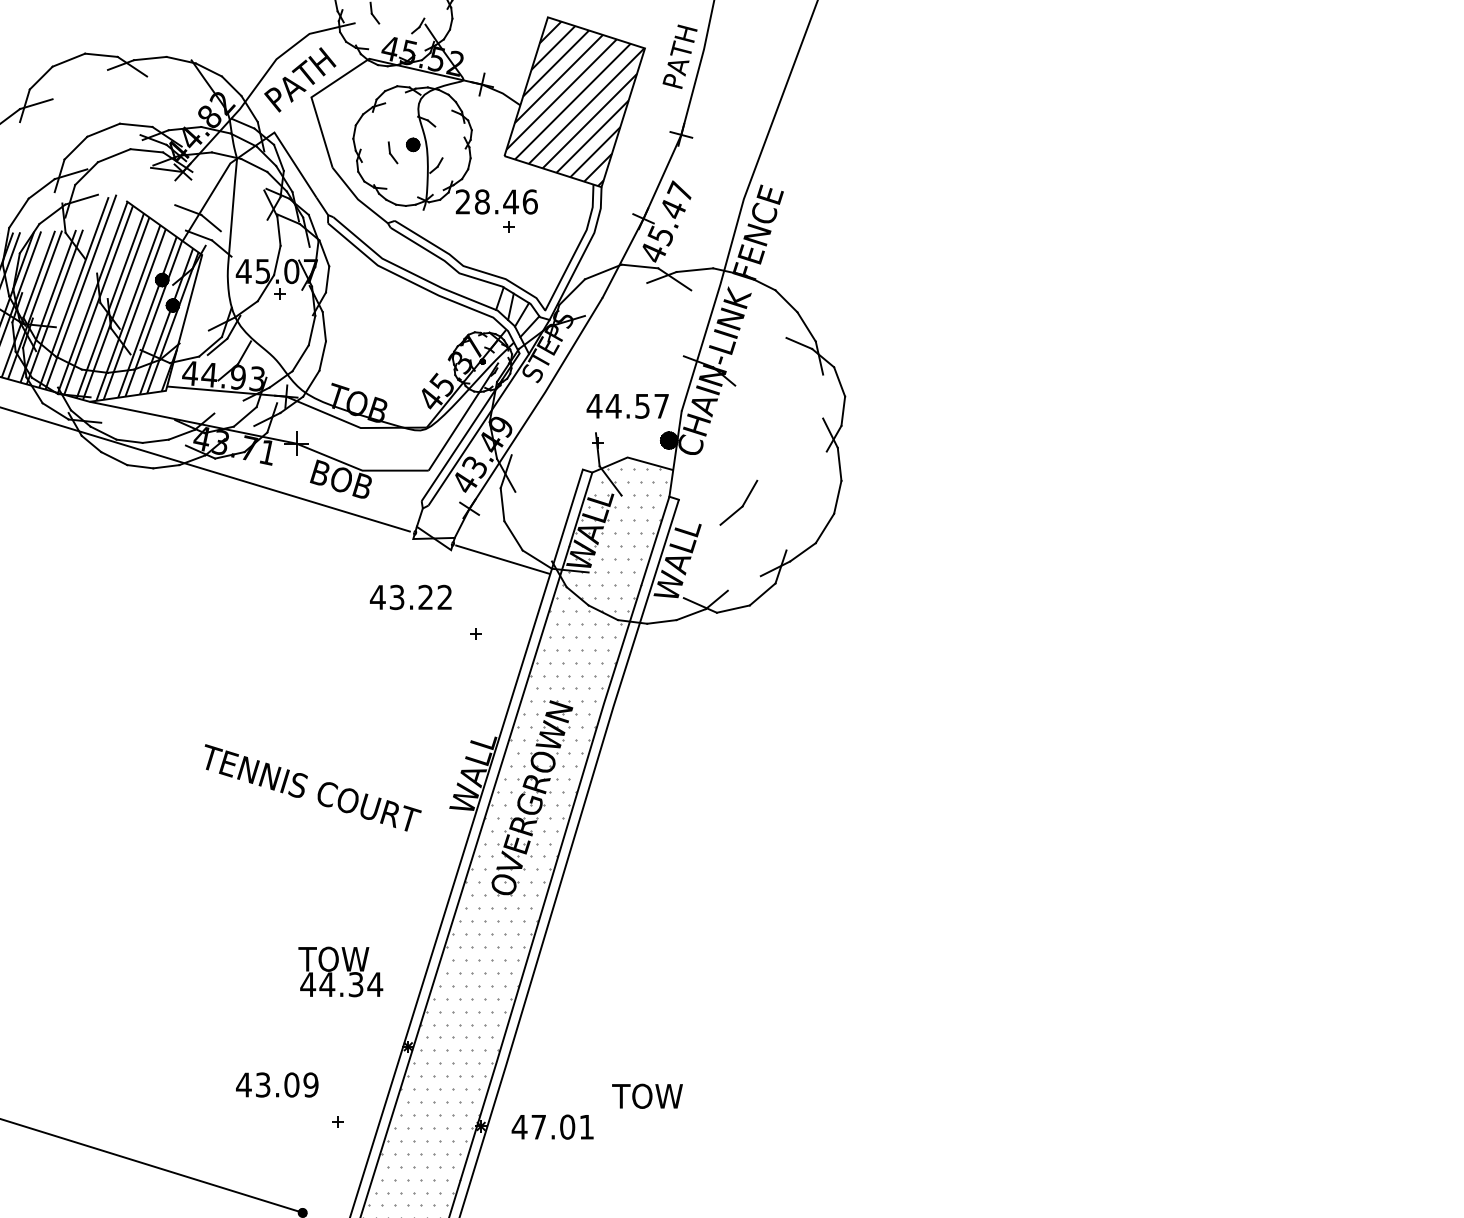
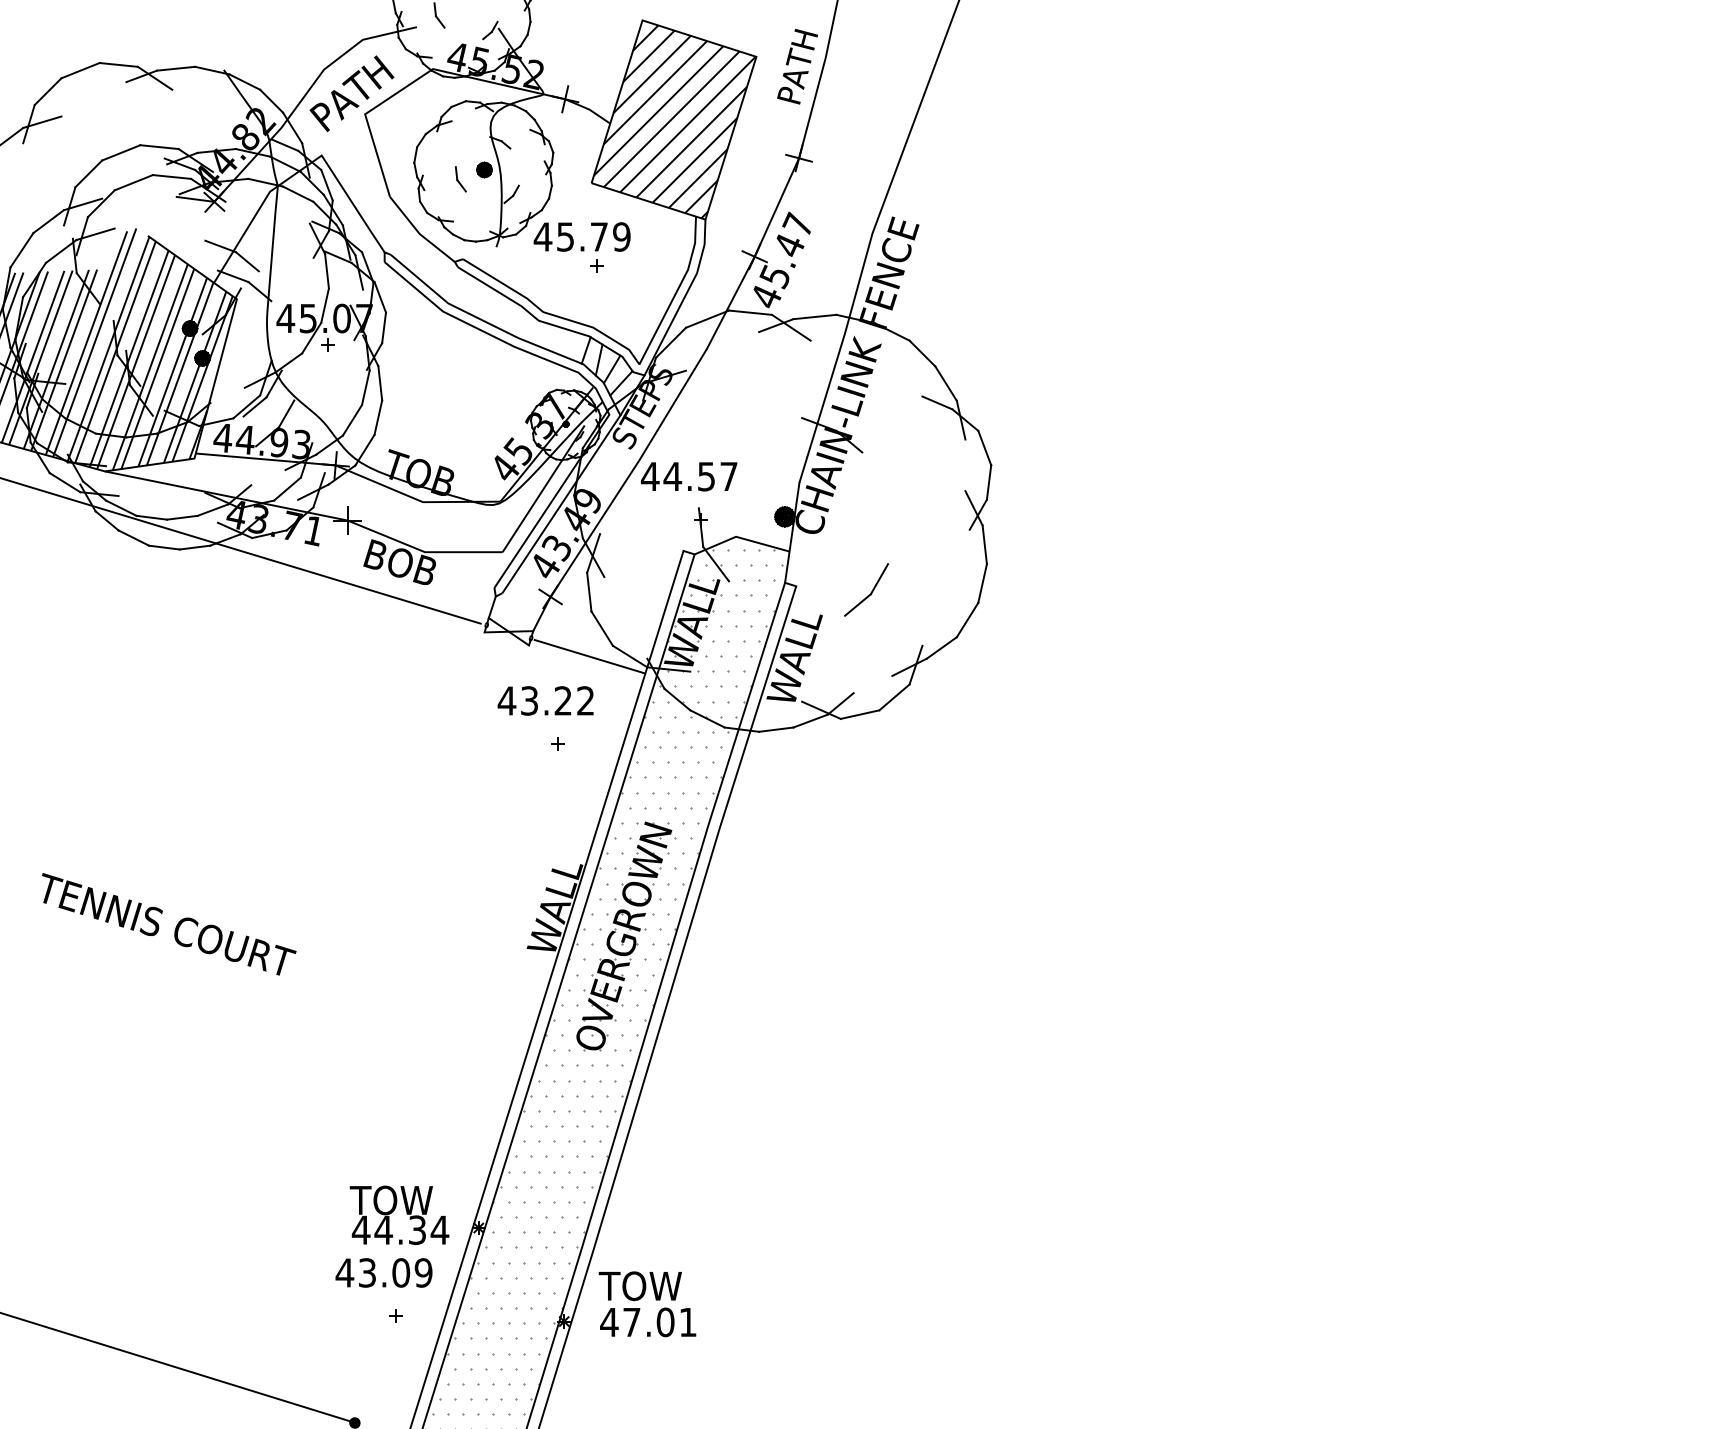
text: (495, 201) -> (581, 236), 28.46 -> 45.79
text: (628, 406) -> (689, 476), moved
text: (410, 597) -> (545, 700), moved
text: (313, 788) -> (169, 924), moved
text: (340, 971) -> (399, 1214), moved
text: (276, 1084) -> (383, 1272), moved
text: (646, 1095) -> (639, 1285), moved

